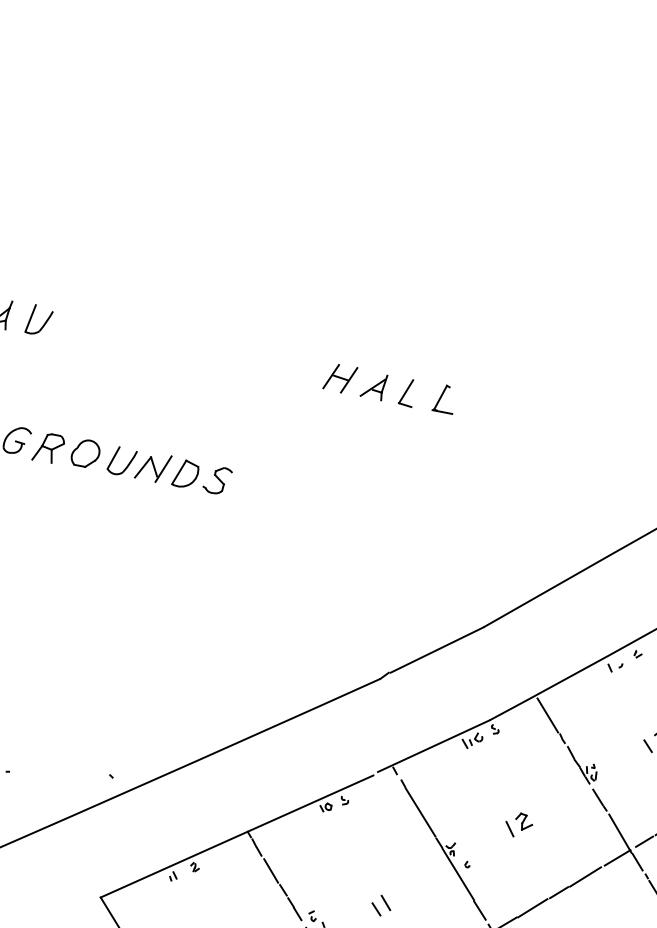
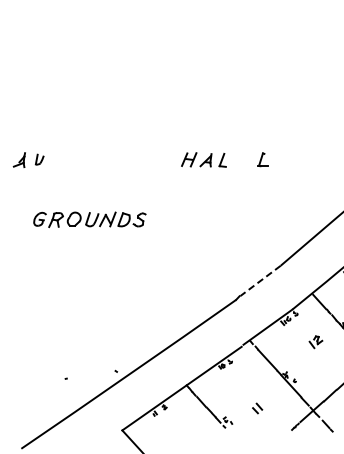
part: (38, 319) -> (39, 159), size x0.7
part: (443, 397) -> (262, 159), moved
line: (436, 651) -> (260, 281), solid -> dashed
part: (517, 825) -> (315, 342), moved

